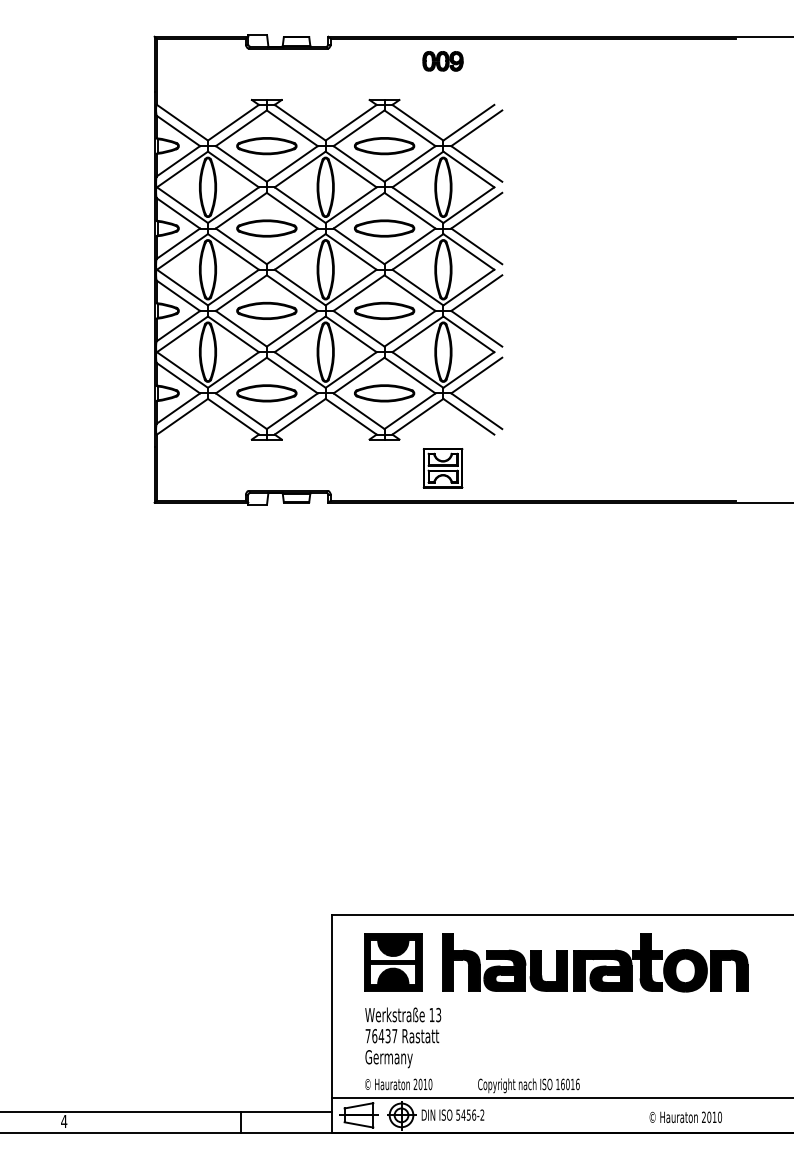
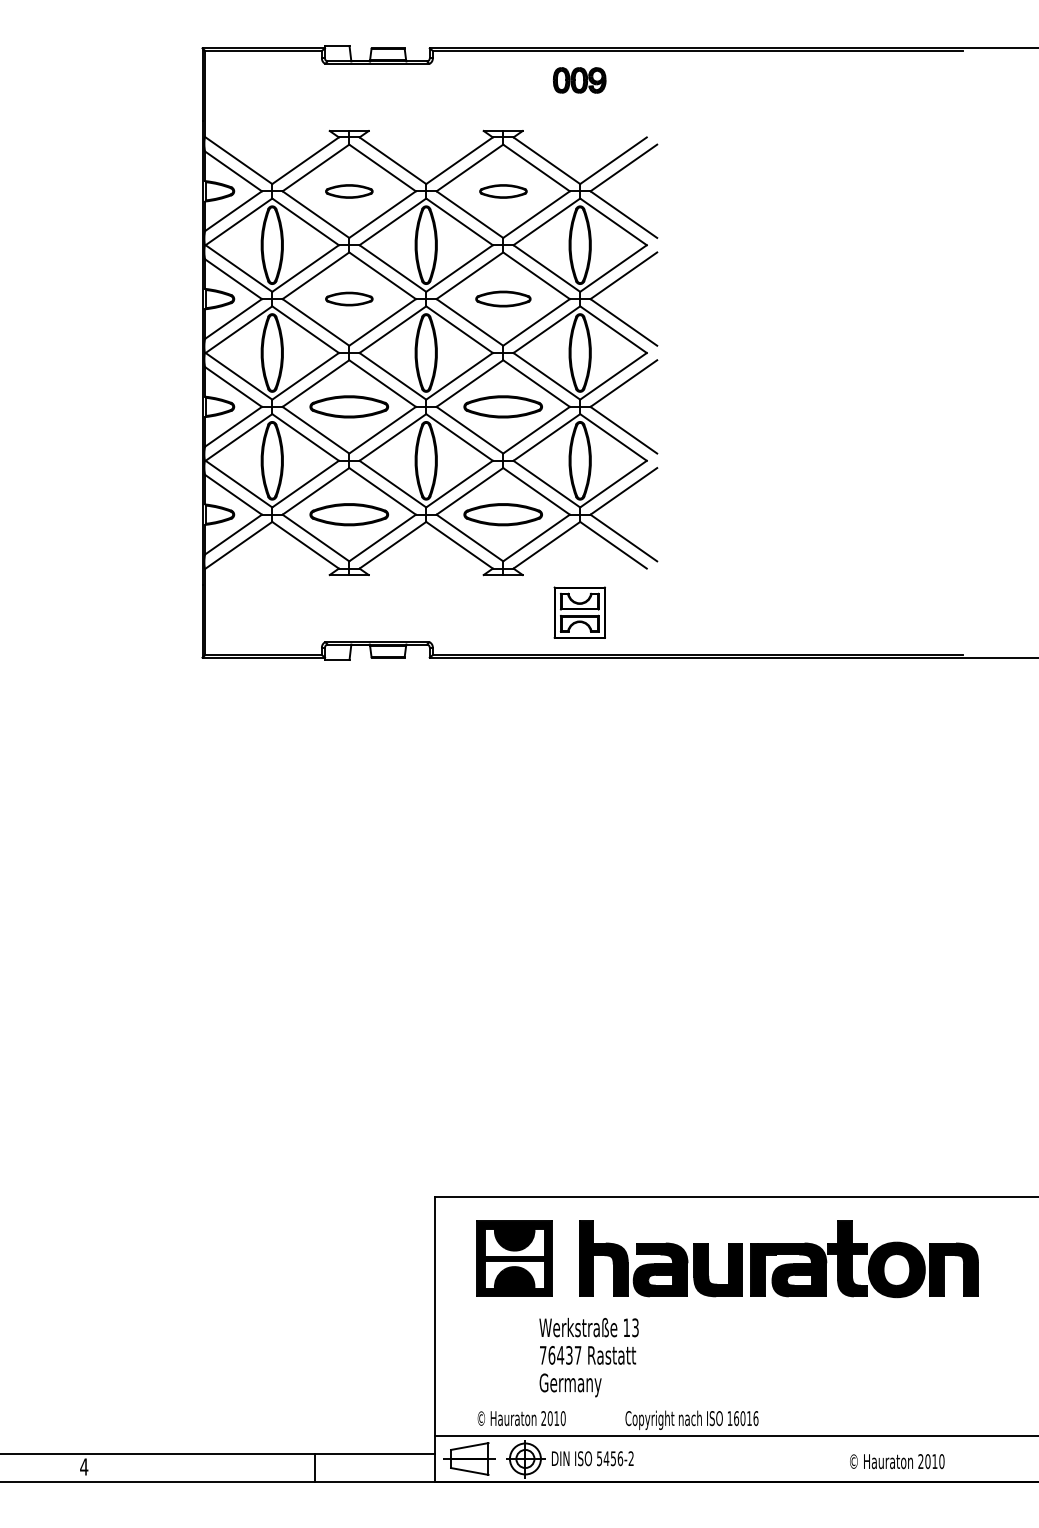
part: (266, 146) -> (348, 191), size x0.6
part: (384, 146) -> (503, 191), size x0.6
part: (266, 228) -> (348, 299), size x0.6
part: (384, 228) -> (503, 299), size x0.7
text: (403, 1037) -> (589, 1357), moved

